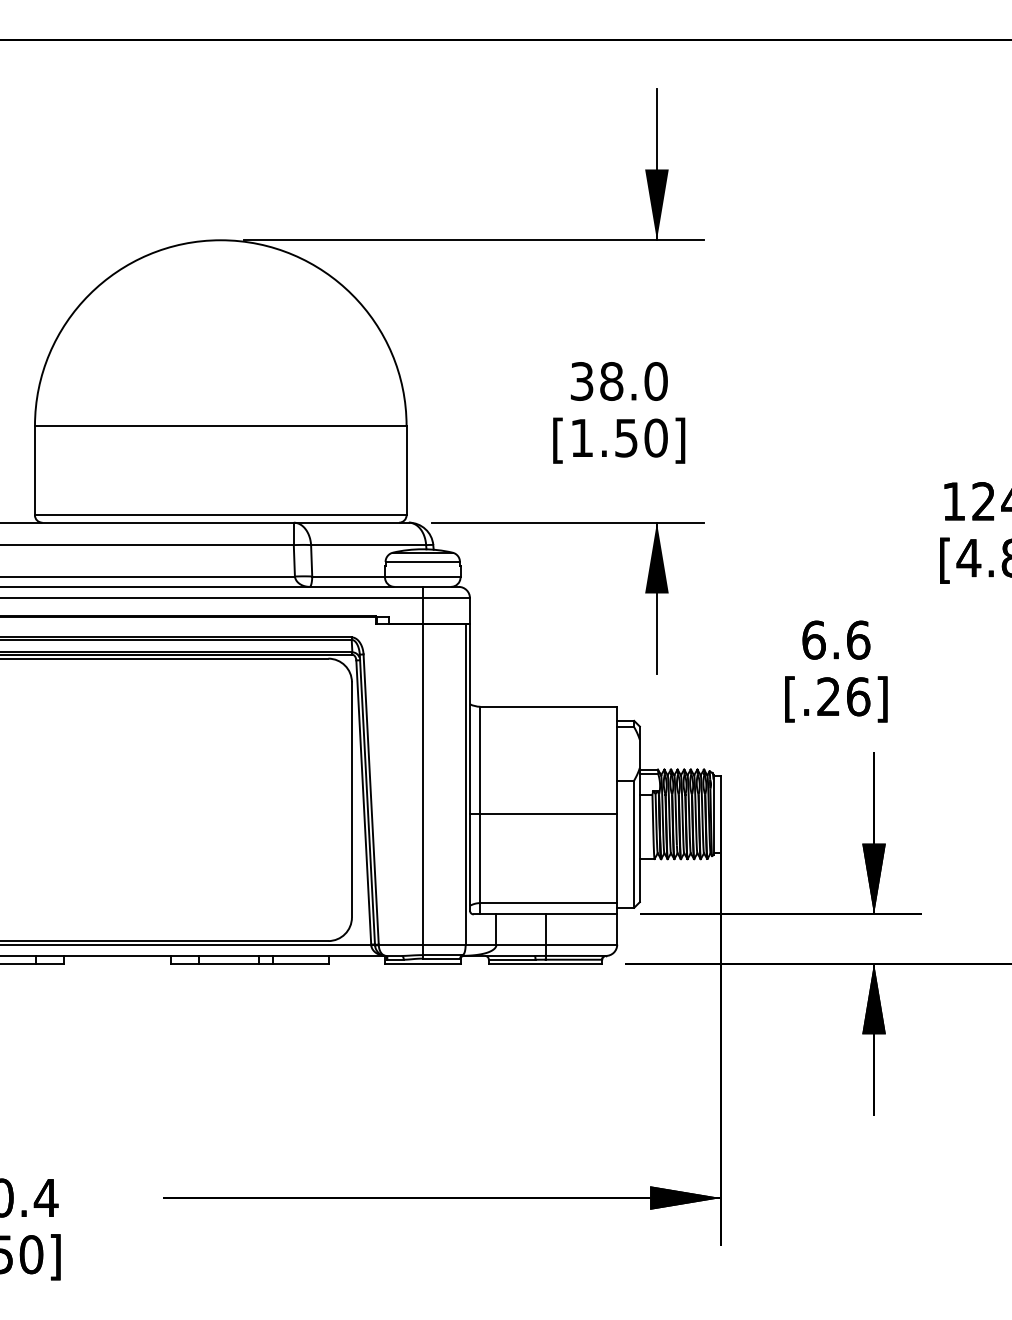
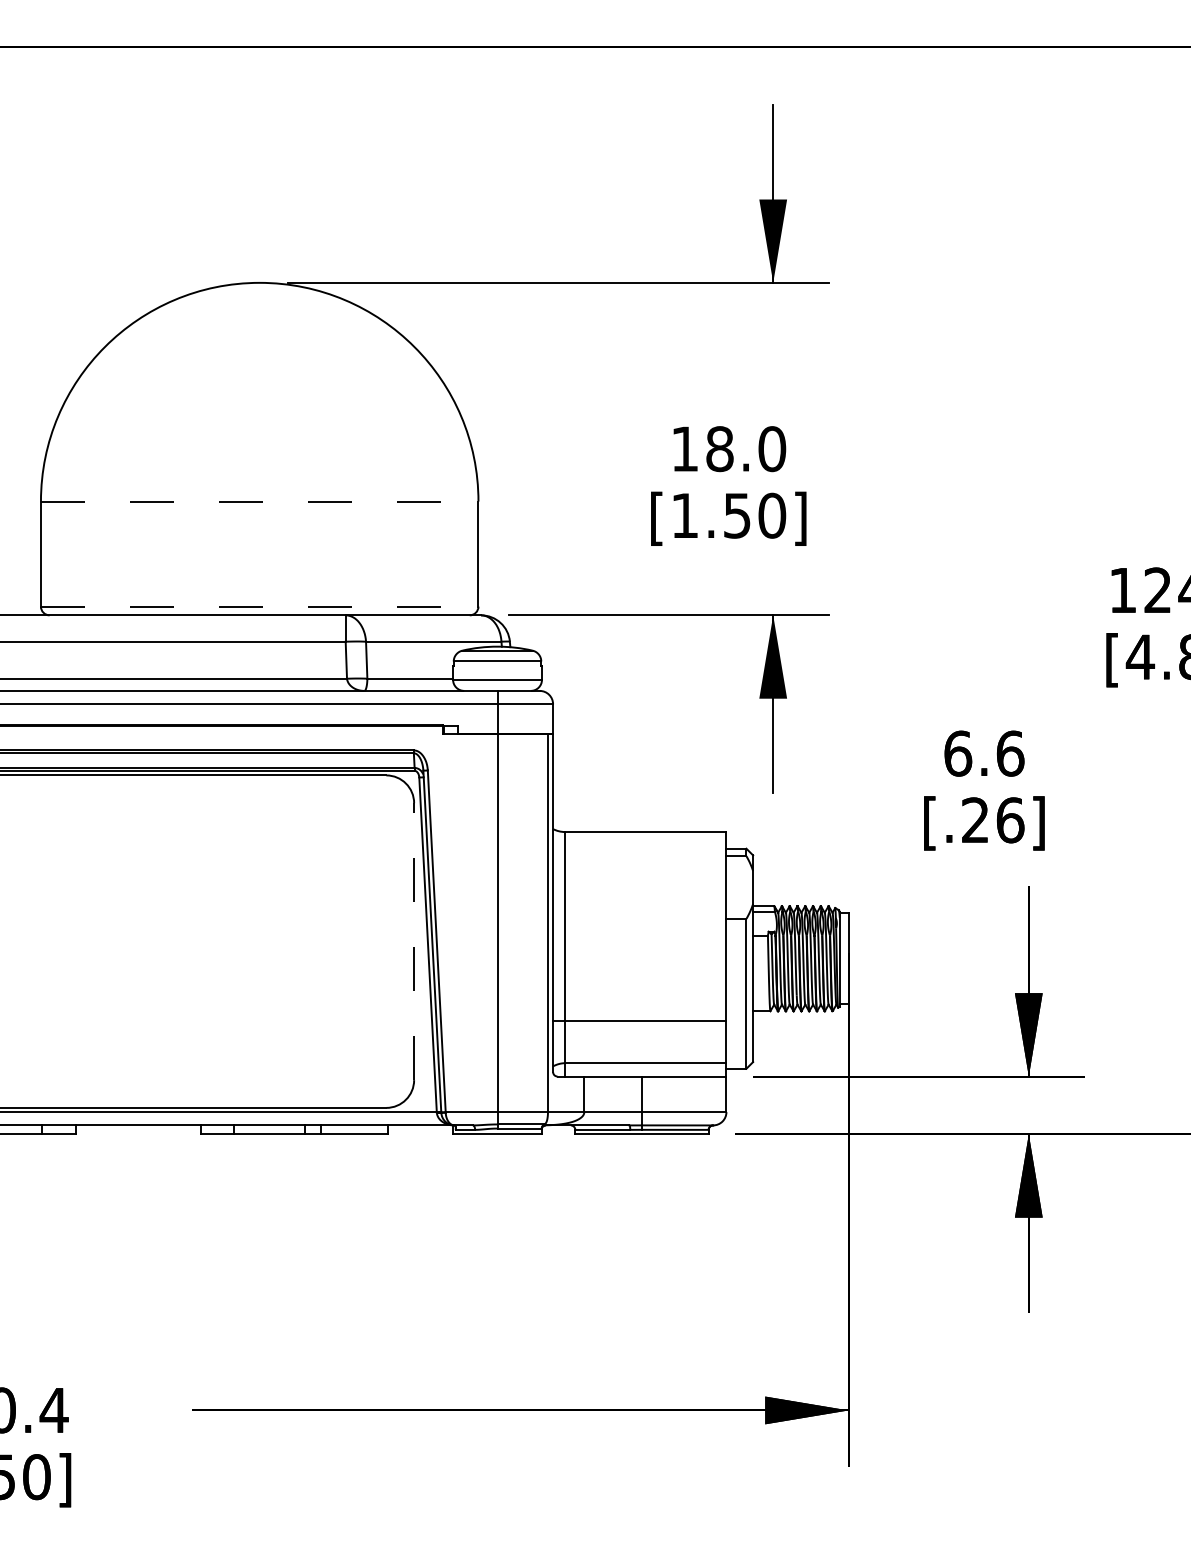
text: (581, 381) -> (684, 449), 38.0 -> 18.0
line: (220, 426) -> (259, 502), solid -> dashed
line: (220, 515) -> (259, 606), solid -> dashed
line: (351, 799) -> (413, 941), solid -> dashed
line: (543, 814) -> (639, 1021), moved

